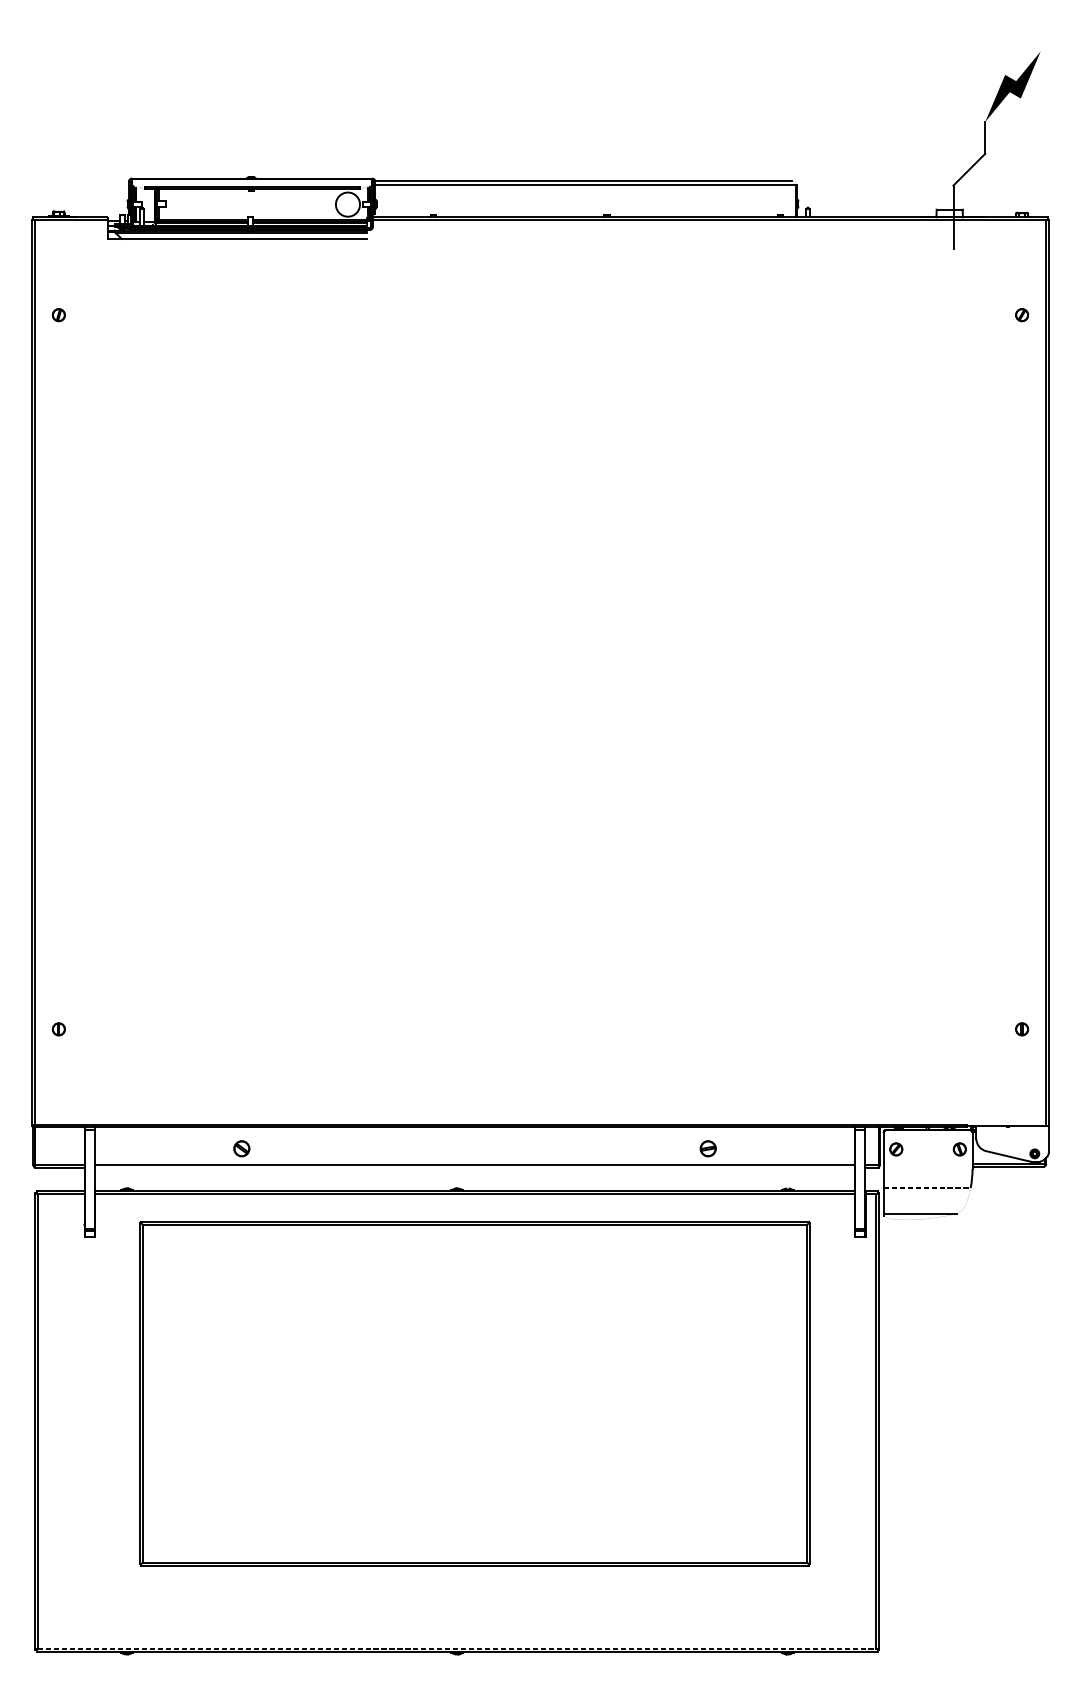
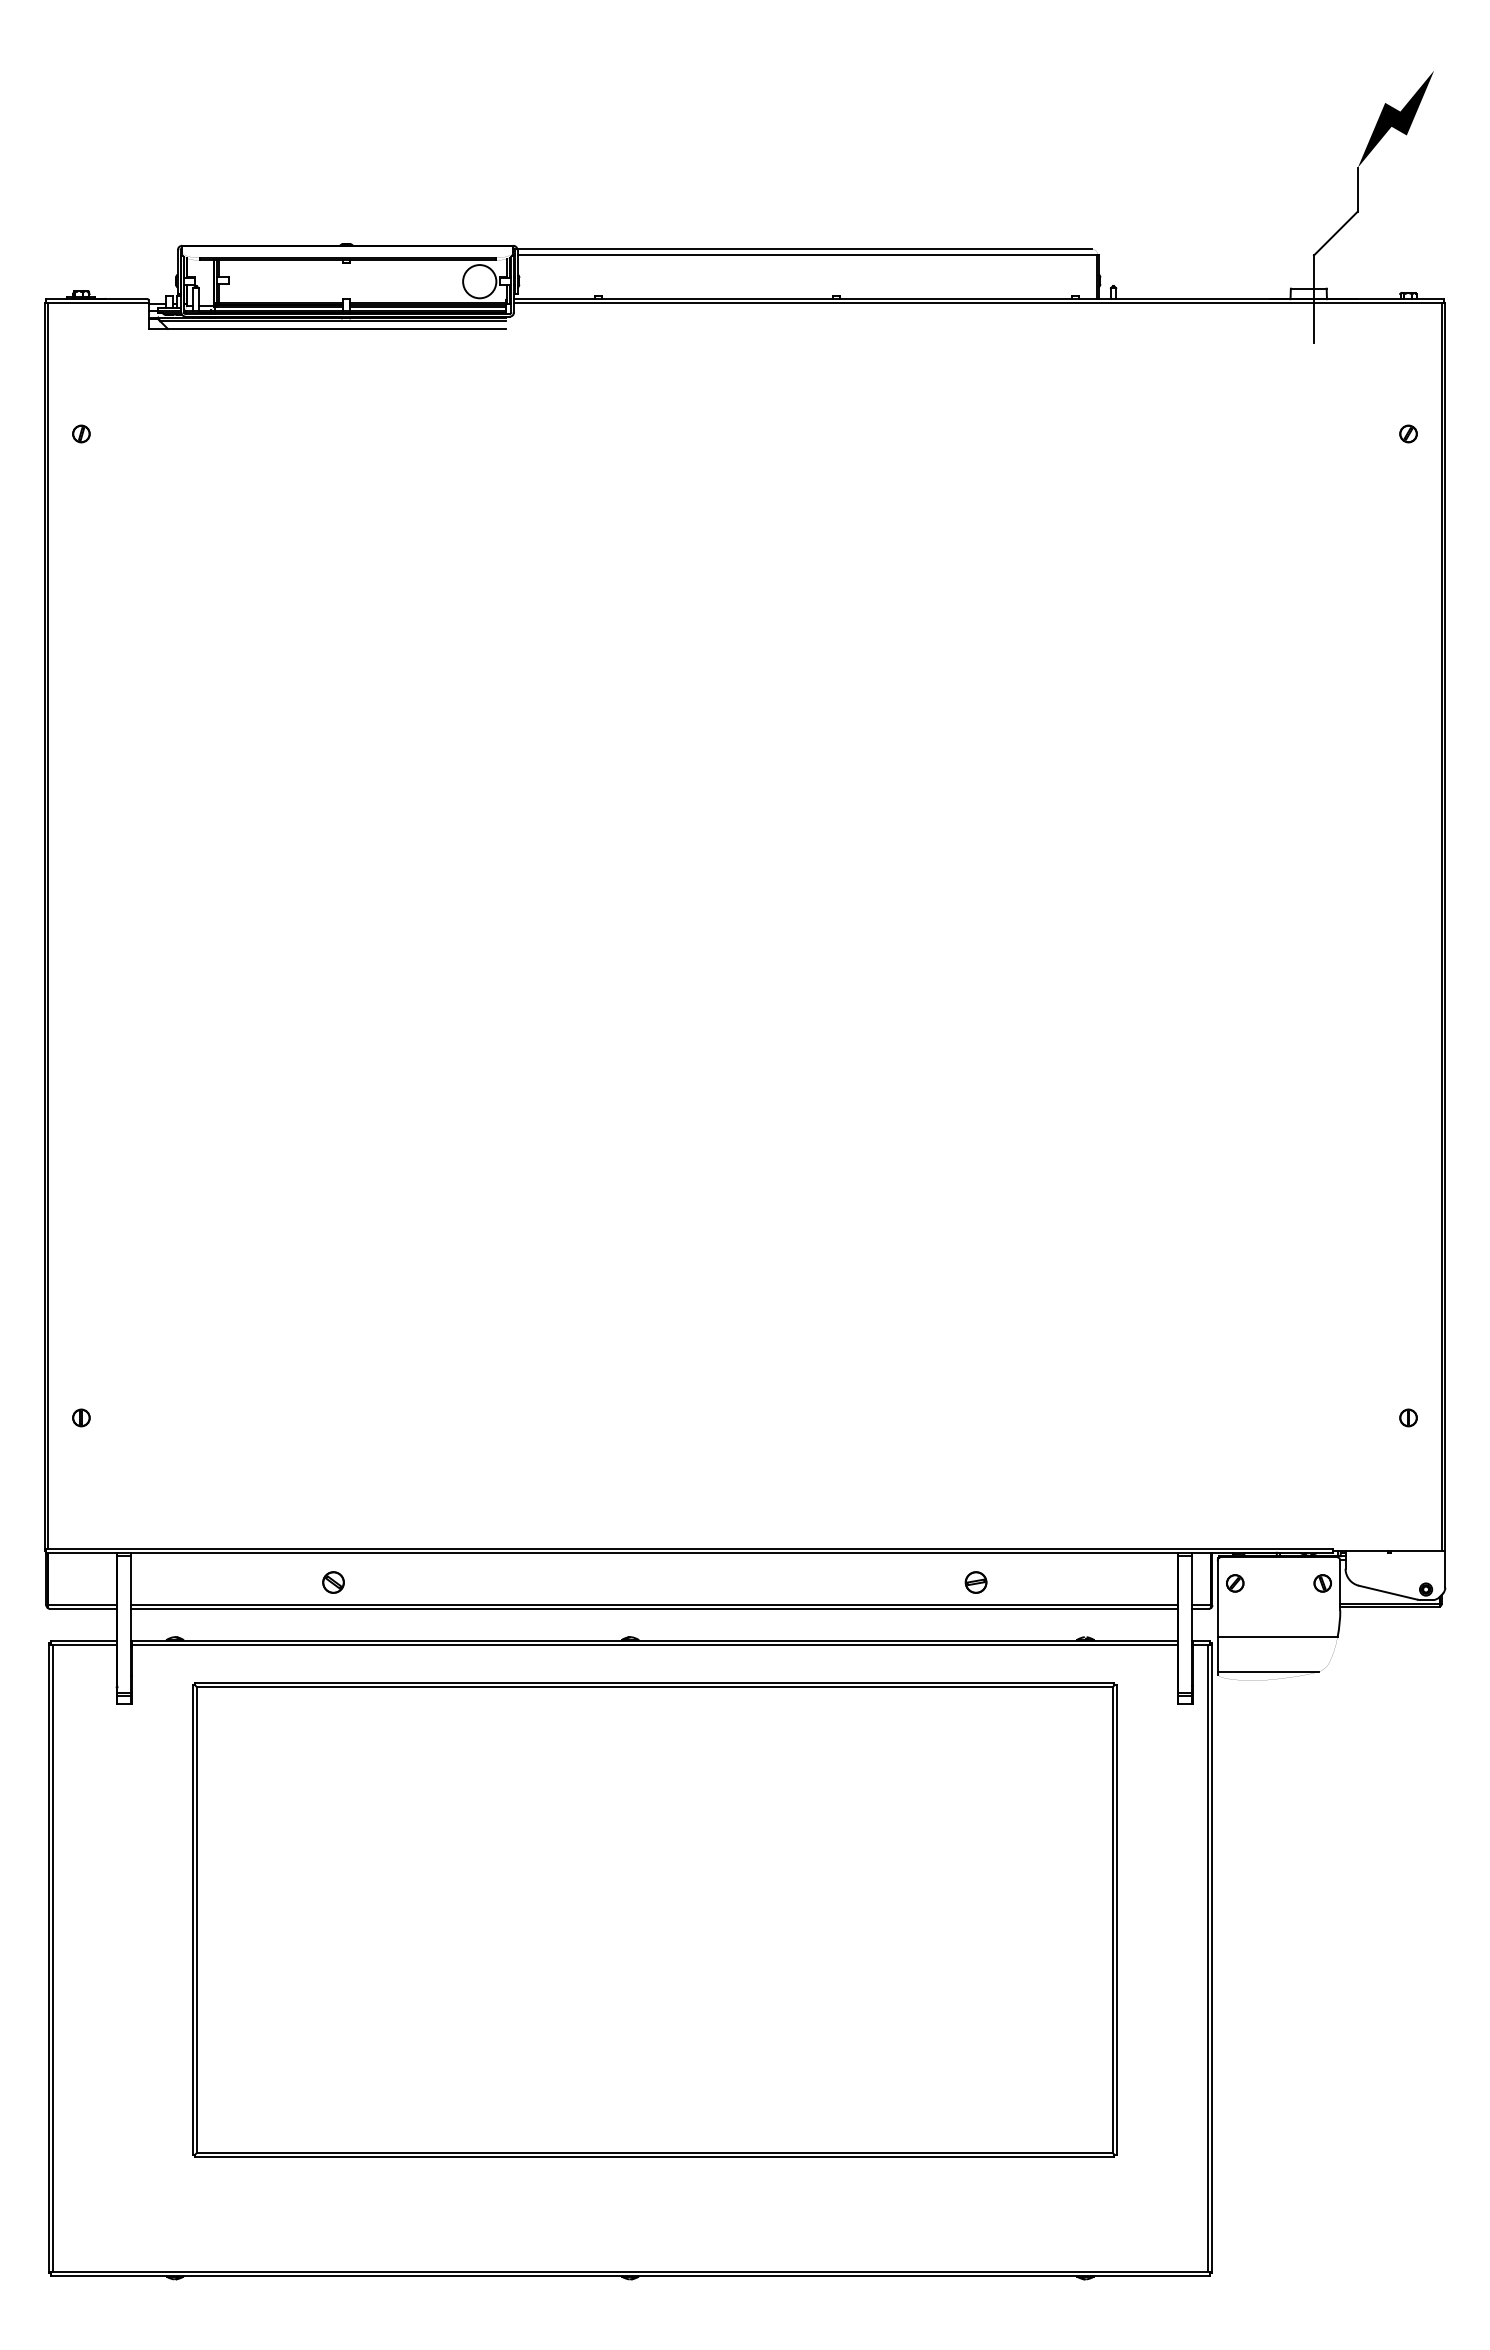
line: (474, 1167) -> (654, 1608), added
line: (926, 1187) -> (1277, 1636), dashed -> solid
line: (457, 1648) -> (630, 2271), dashed -> solid

